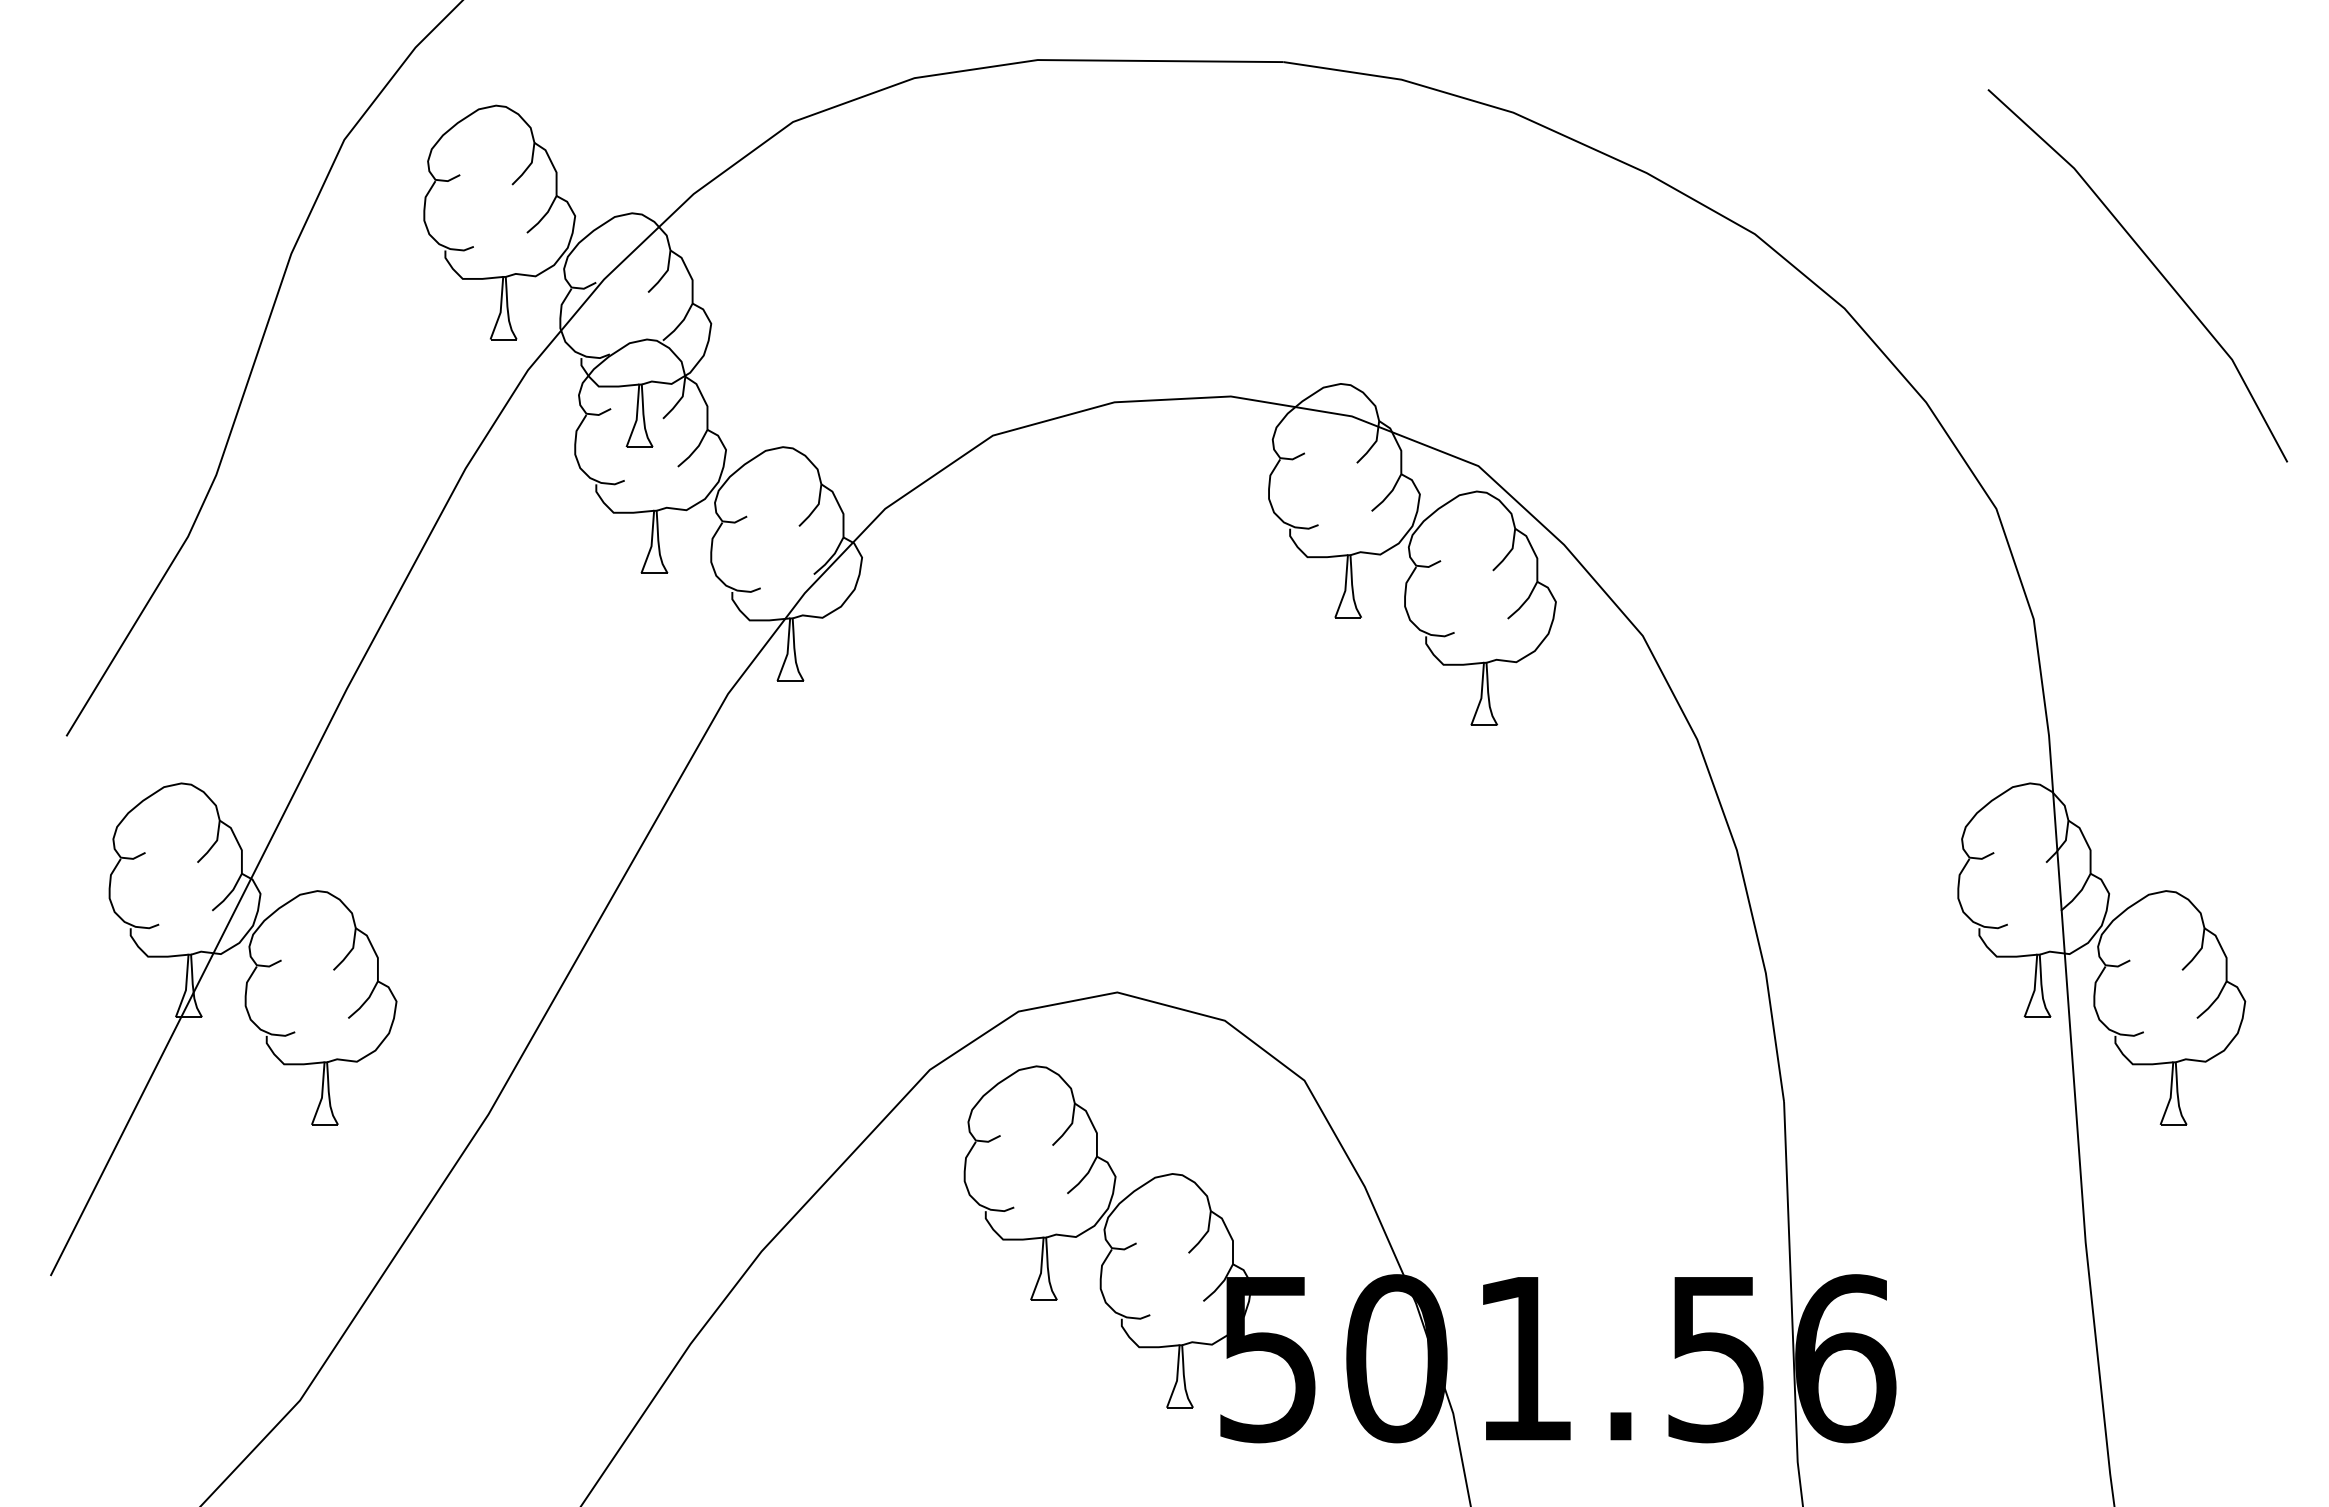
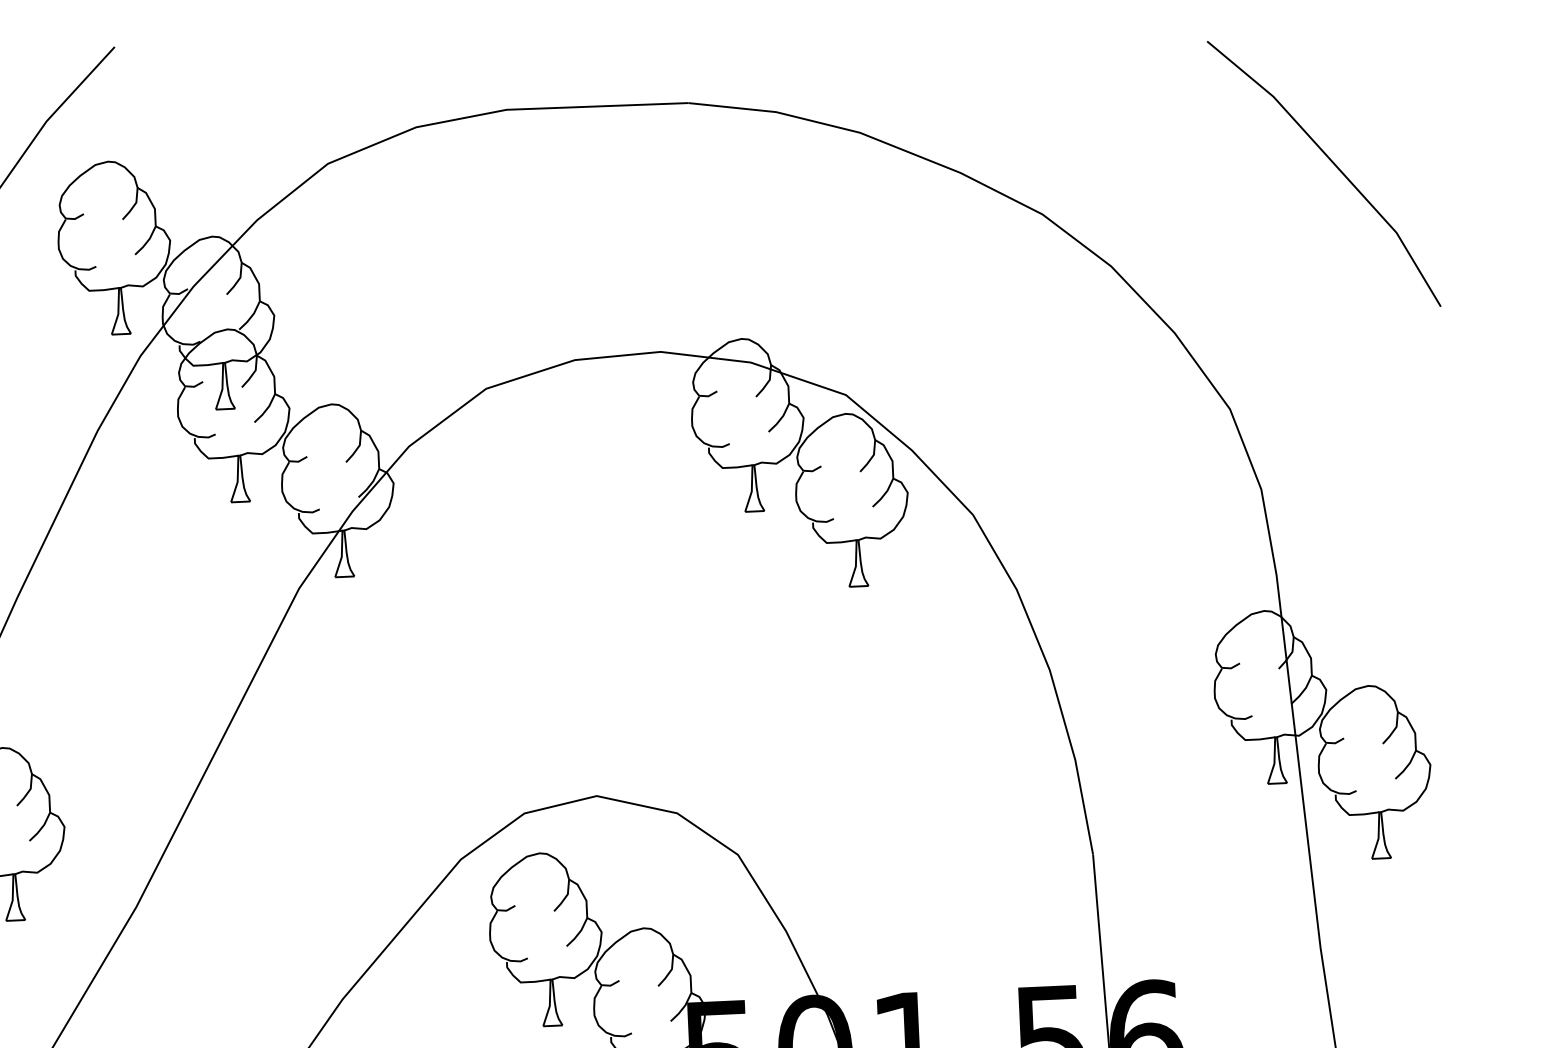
line: (2153, 266) -> (1335, 166), moved

